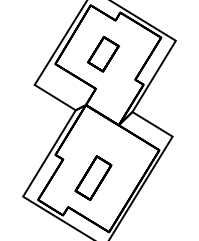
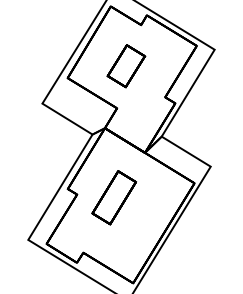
part: (93, 177) -> (114, 197), moved

